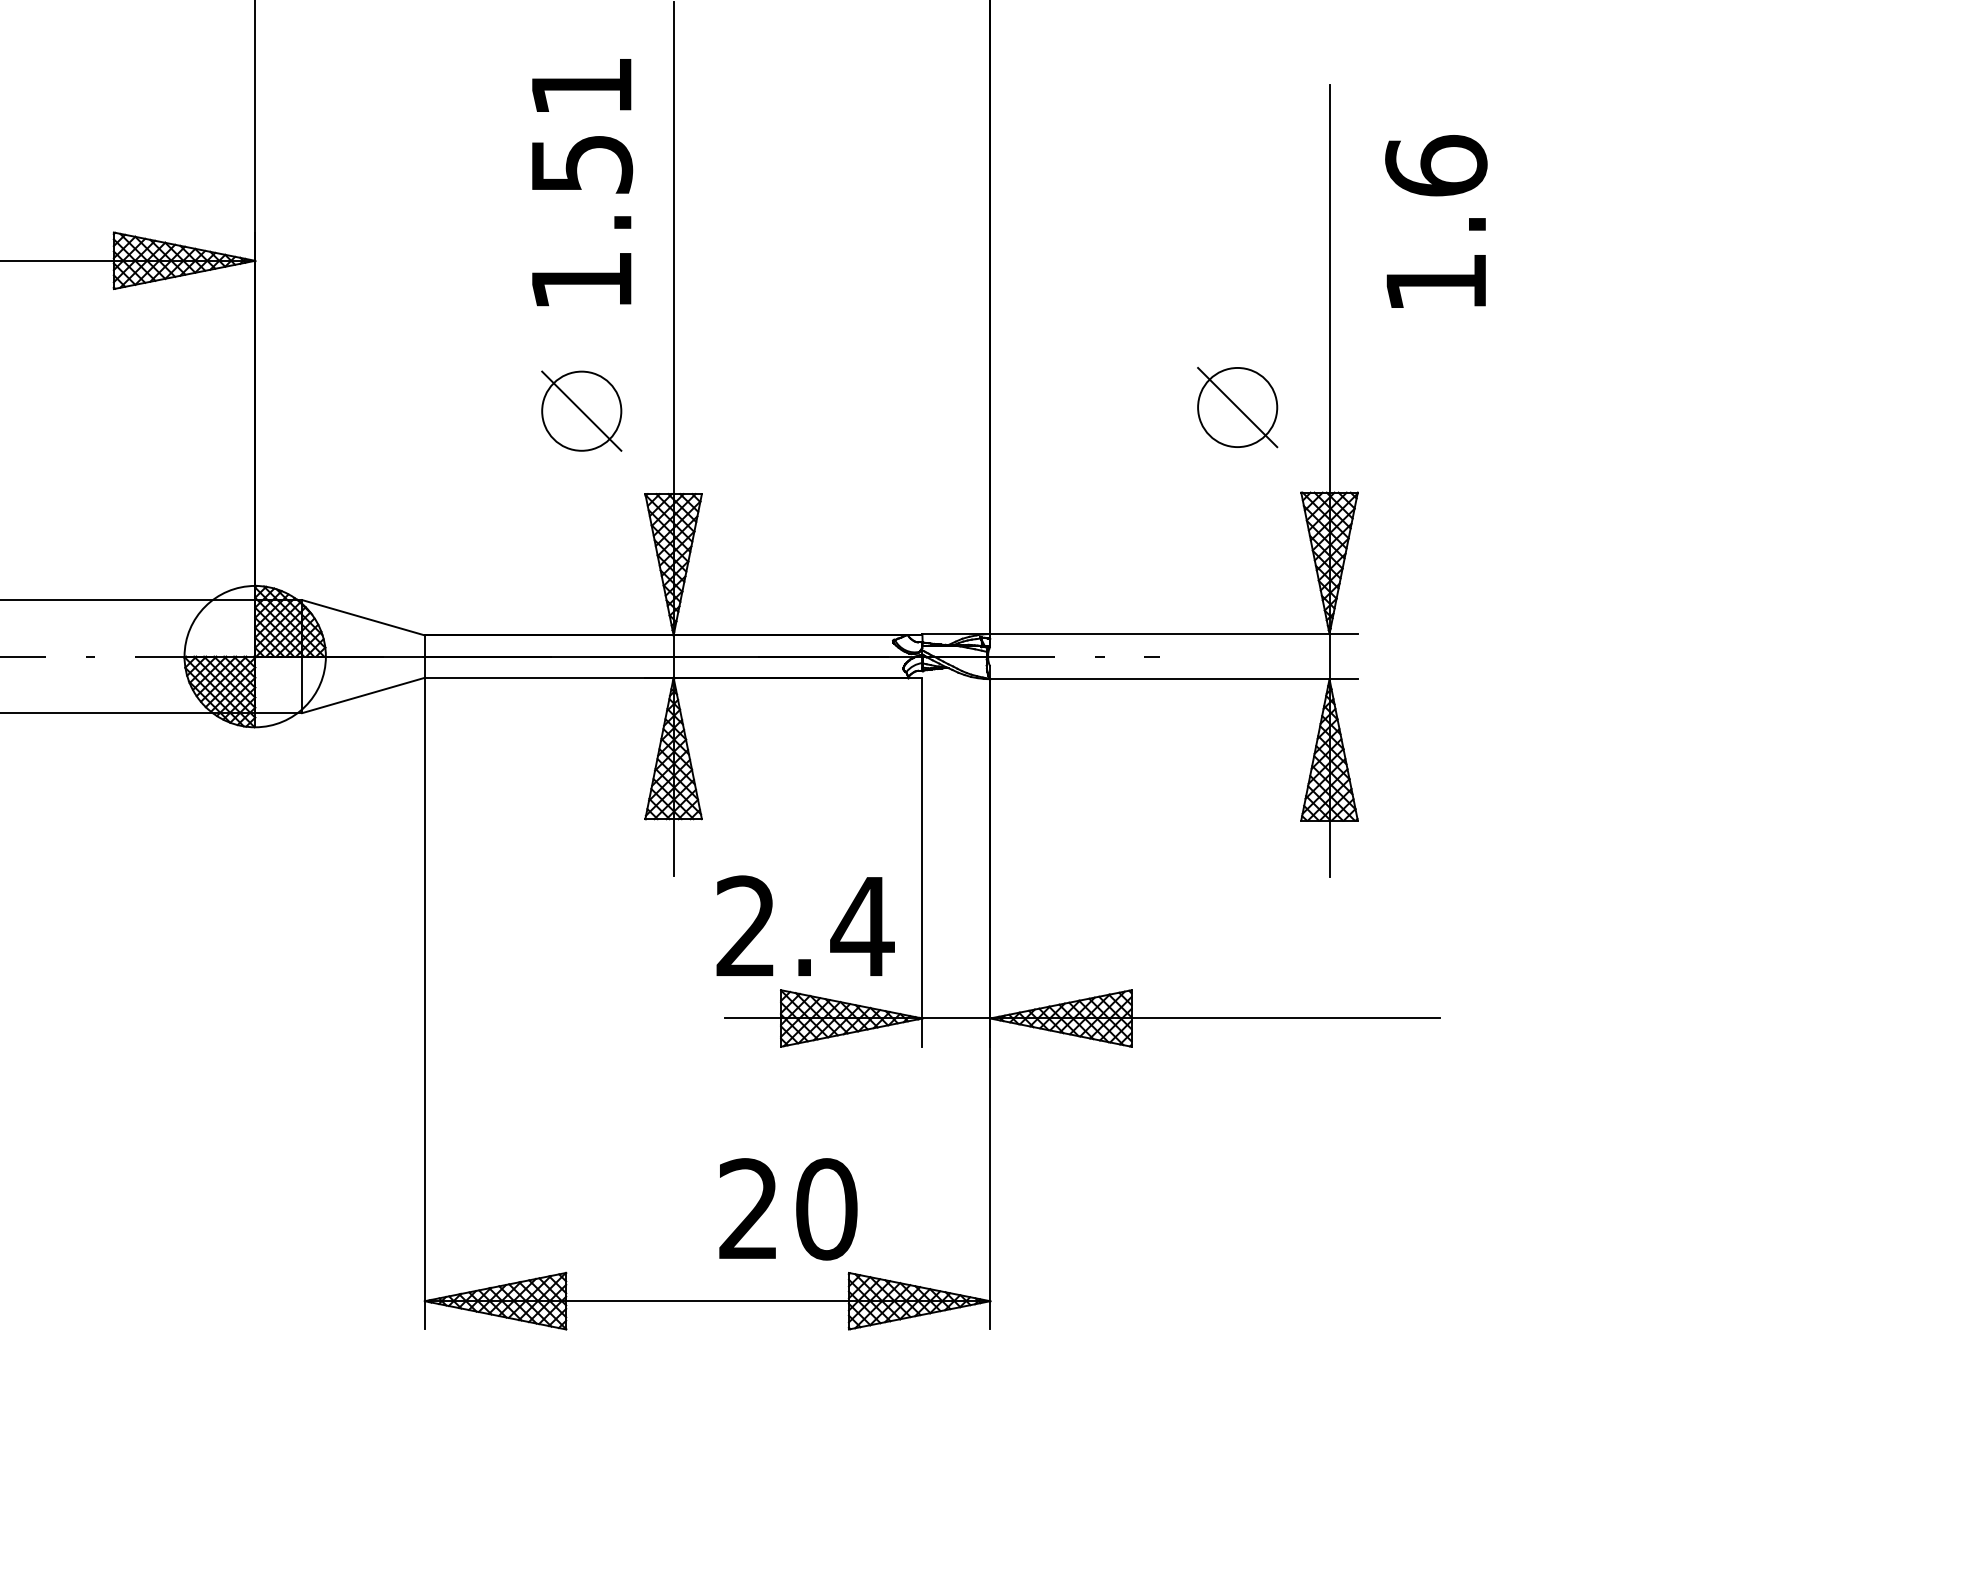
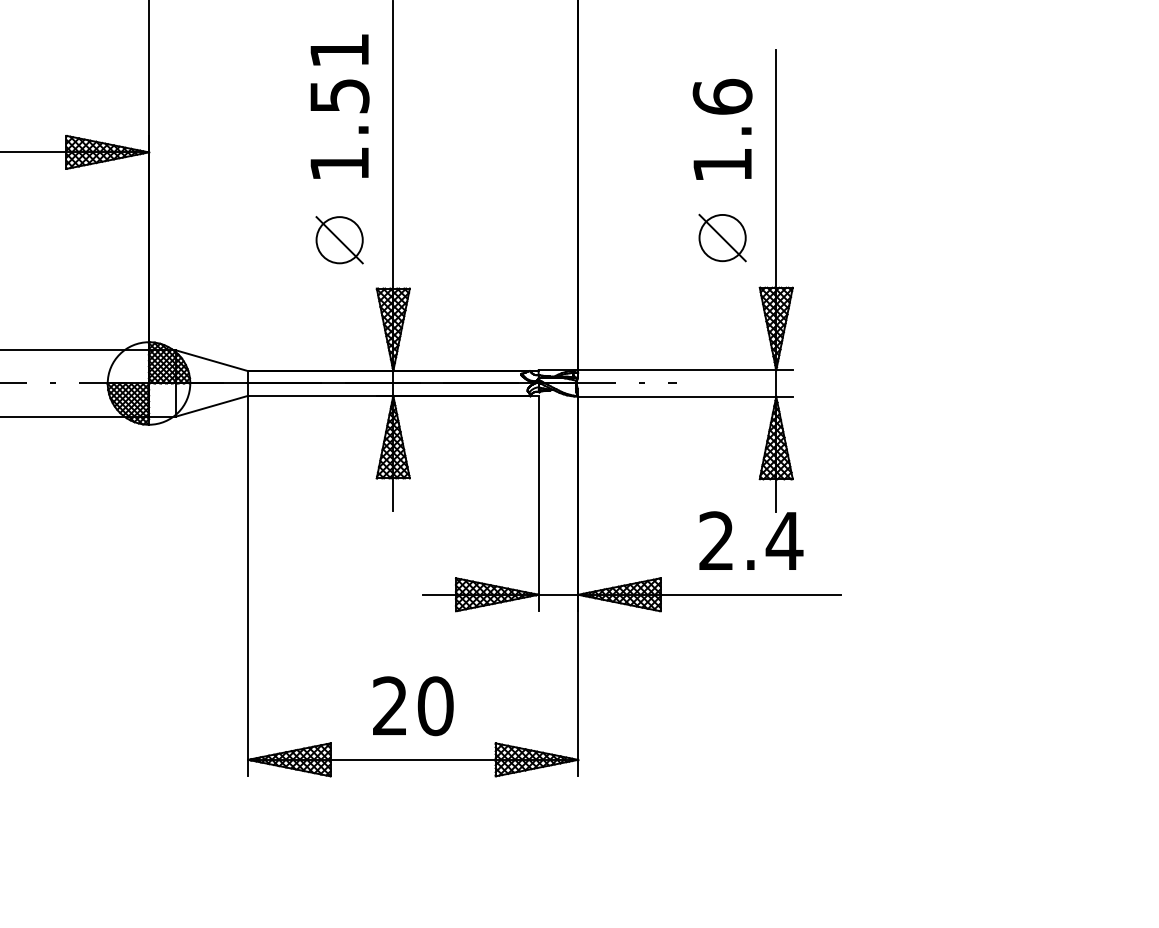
text: (1436, 221) -> (722, 129), moved
text: (805, 925) -> (751, 540), moved
text: (788, 1209) -> (413, 706), moved

